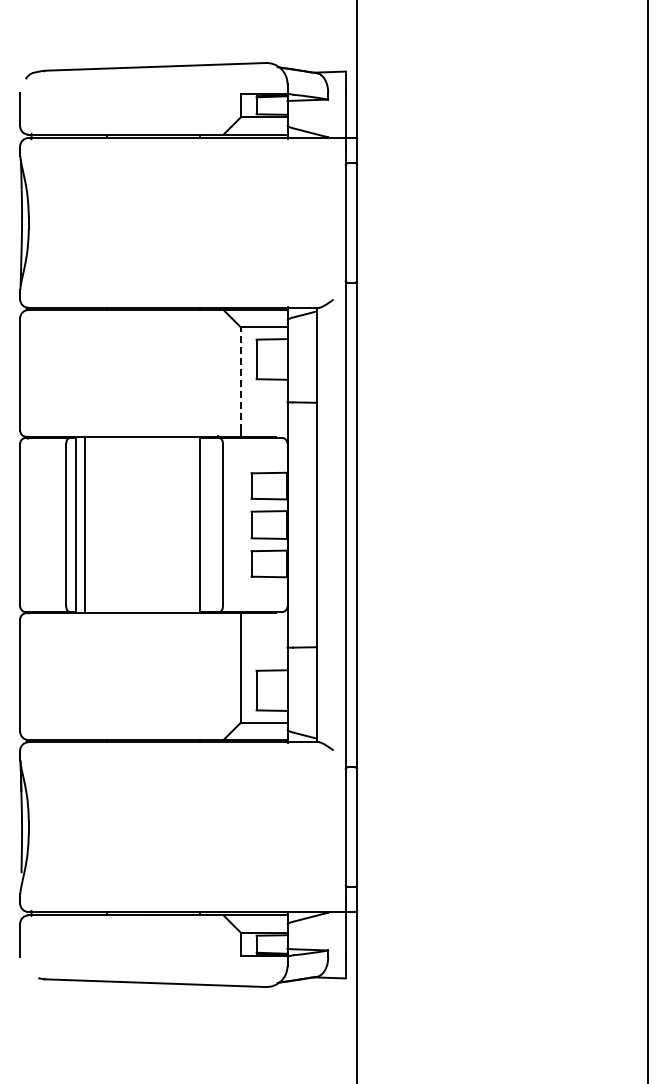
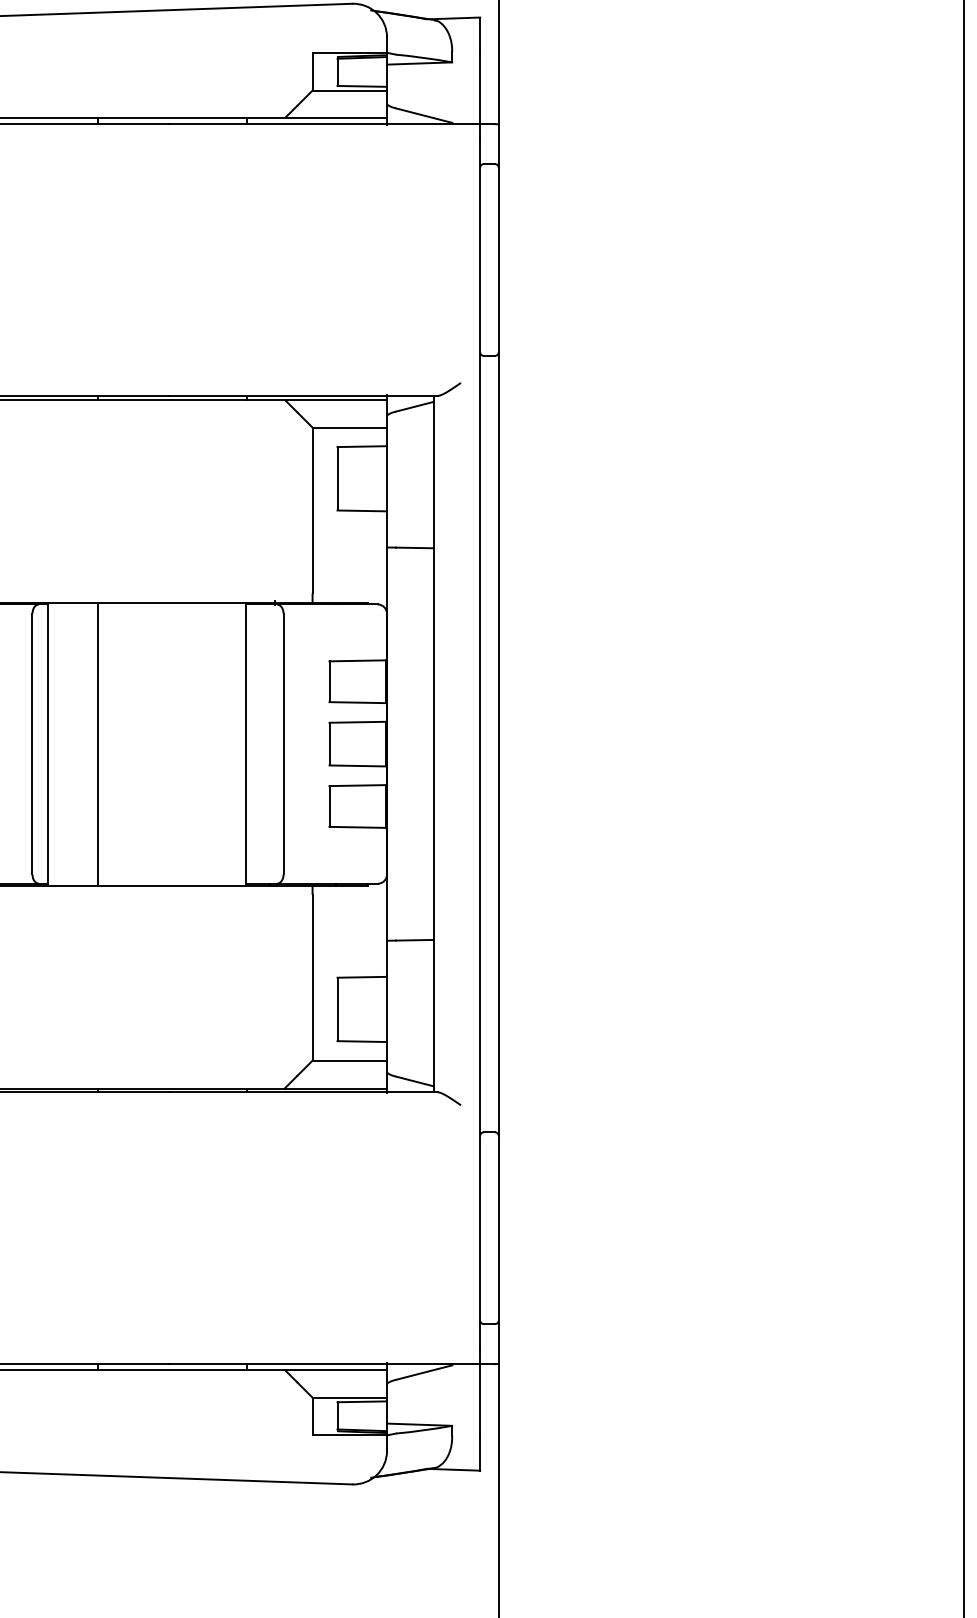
line: (241, 379) -> (313, 510), dashed -> solid
line: (85, 524) -> (98, 743), moved

